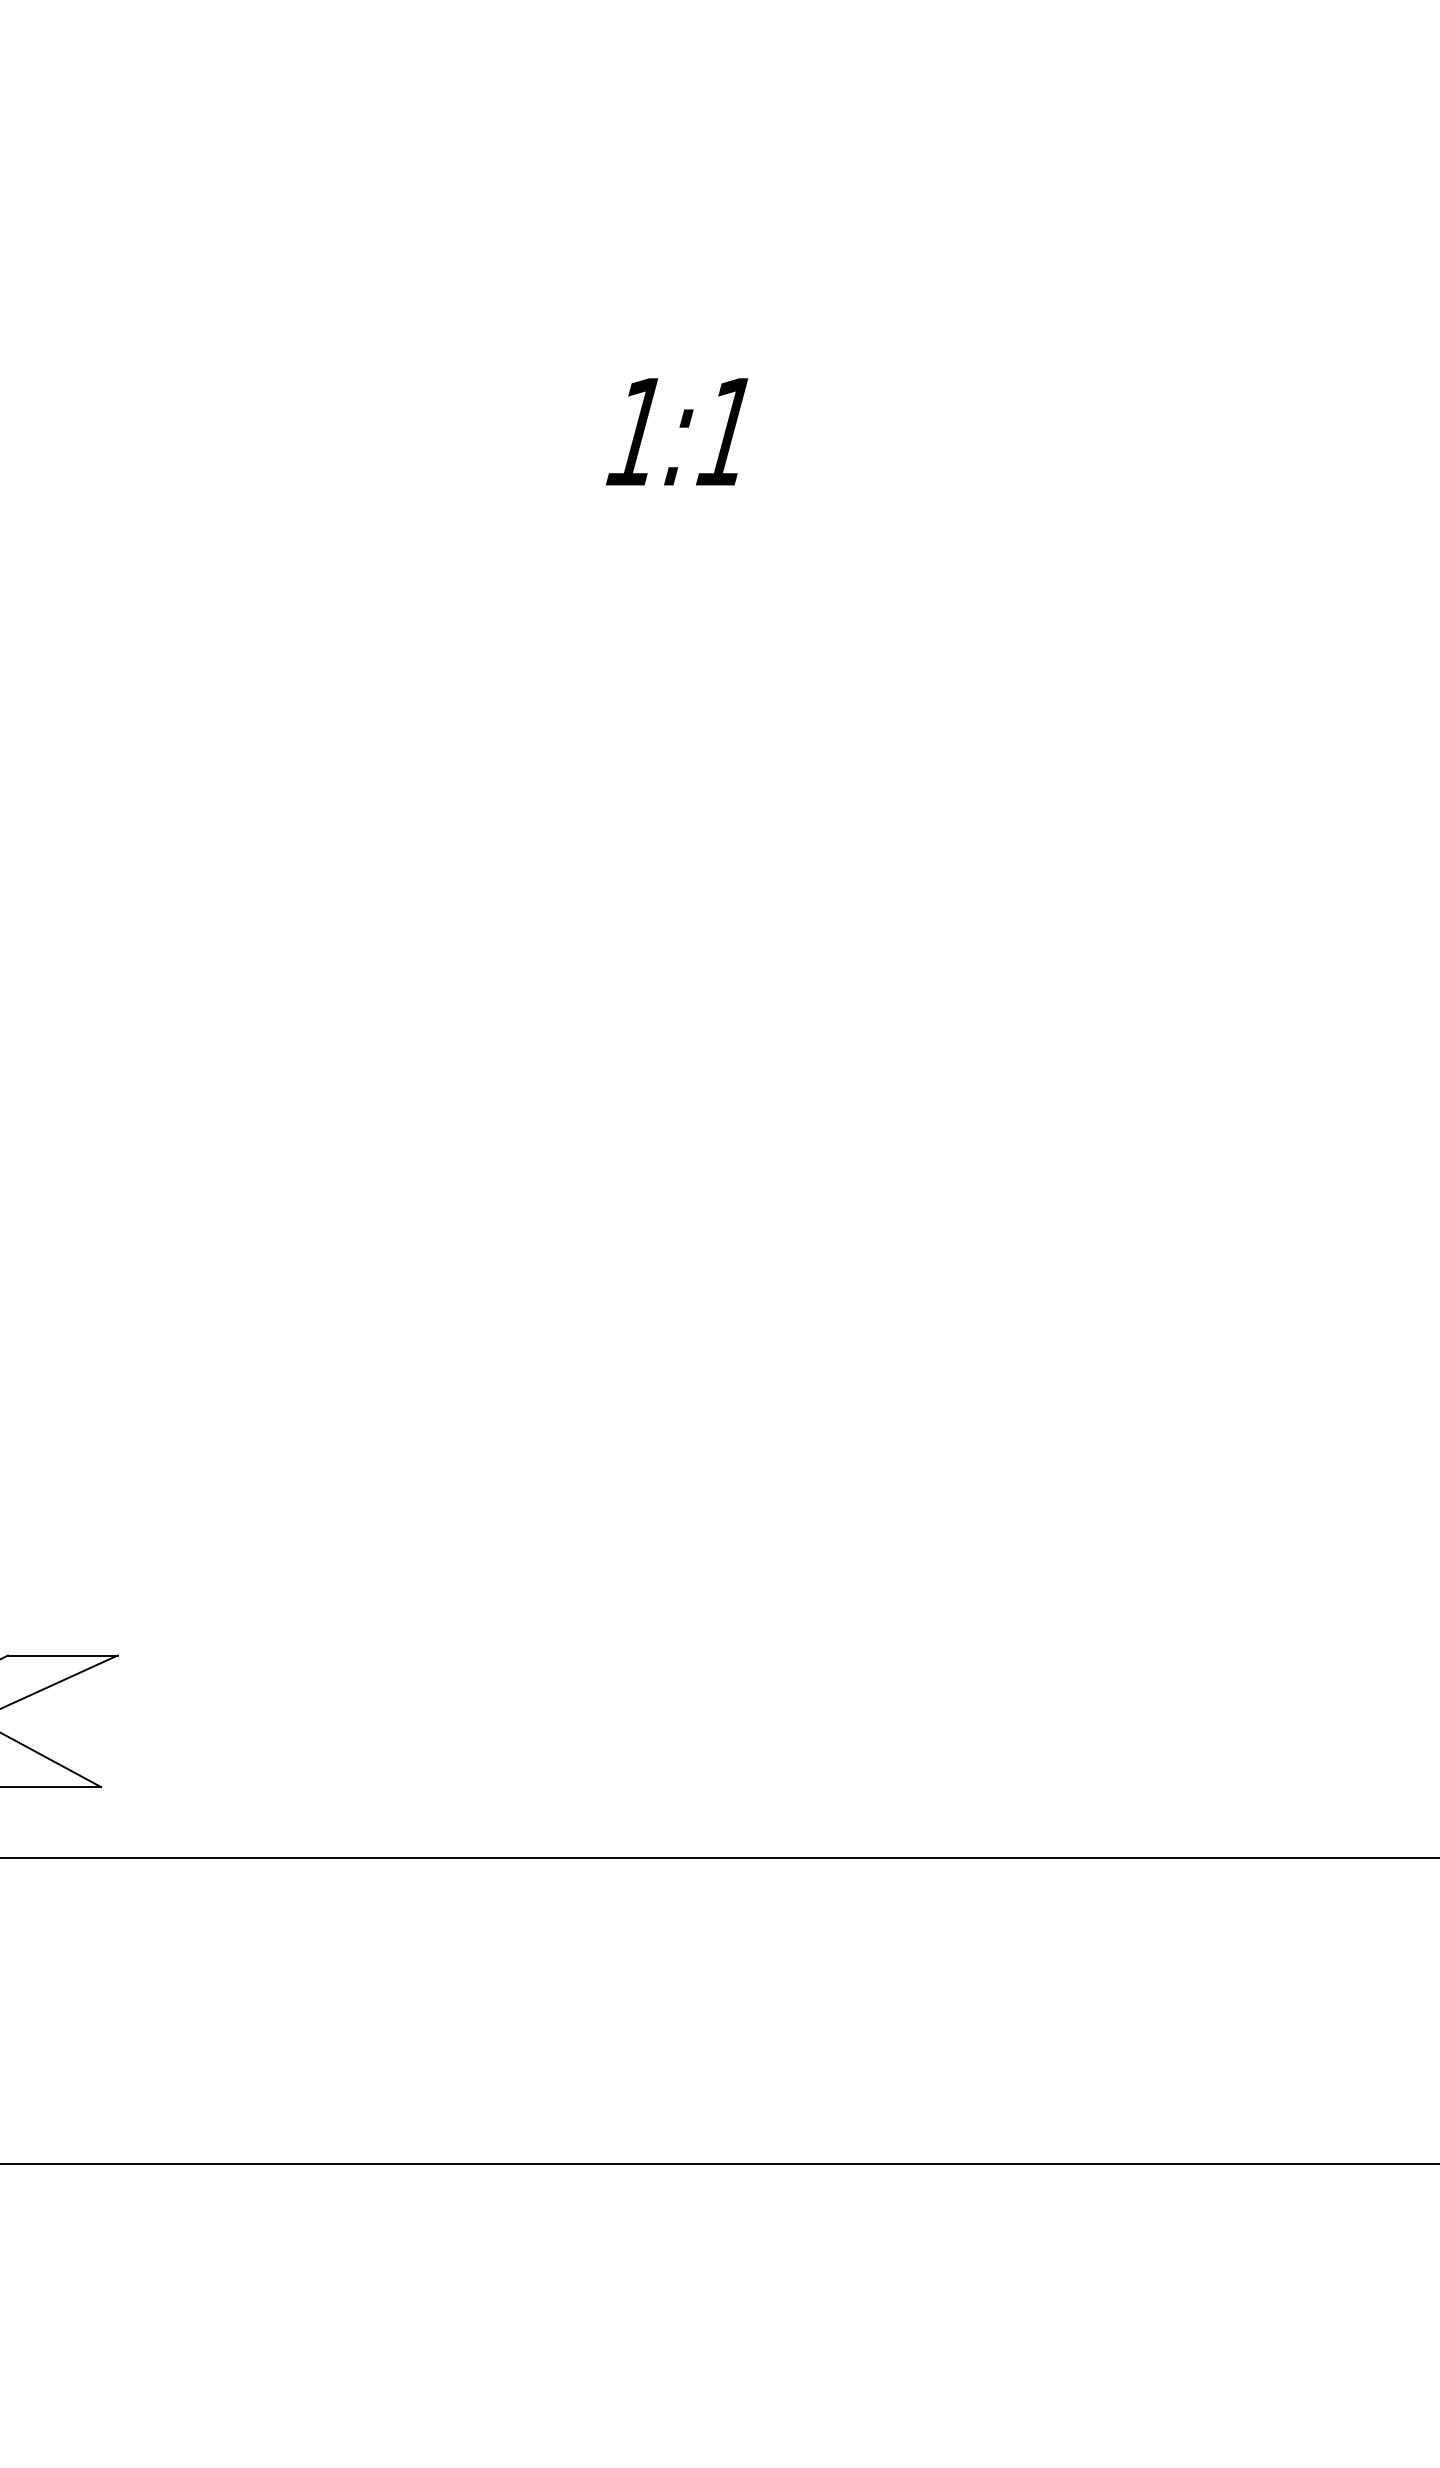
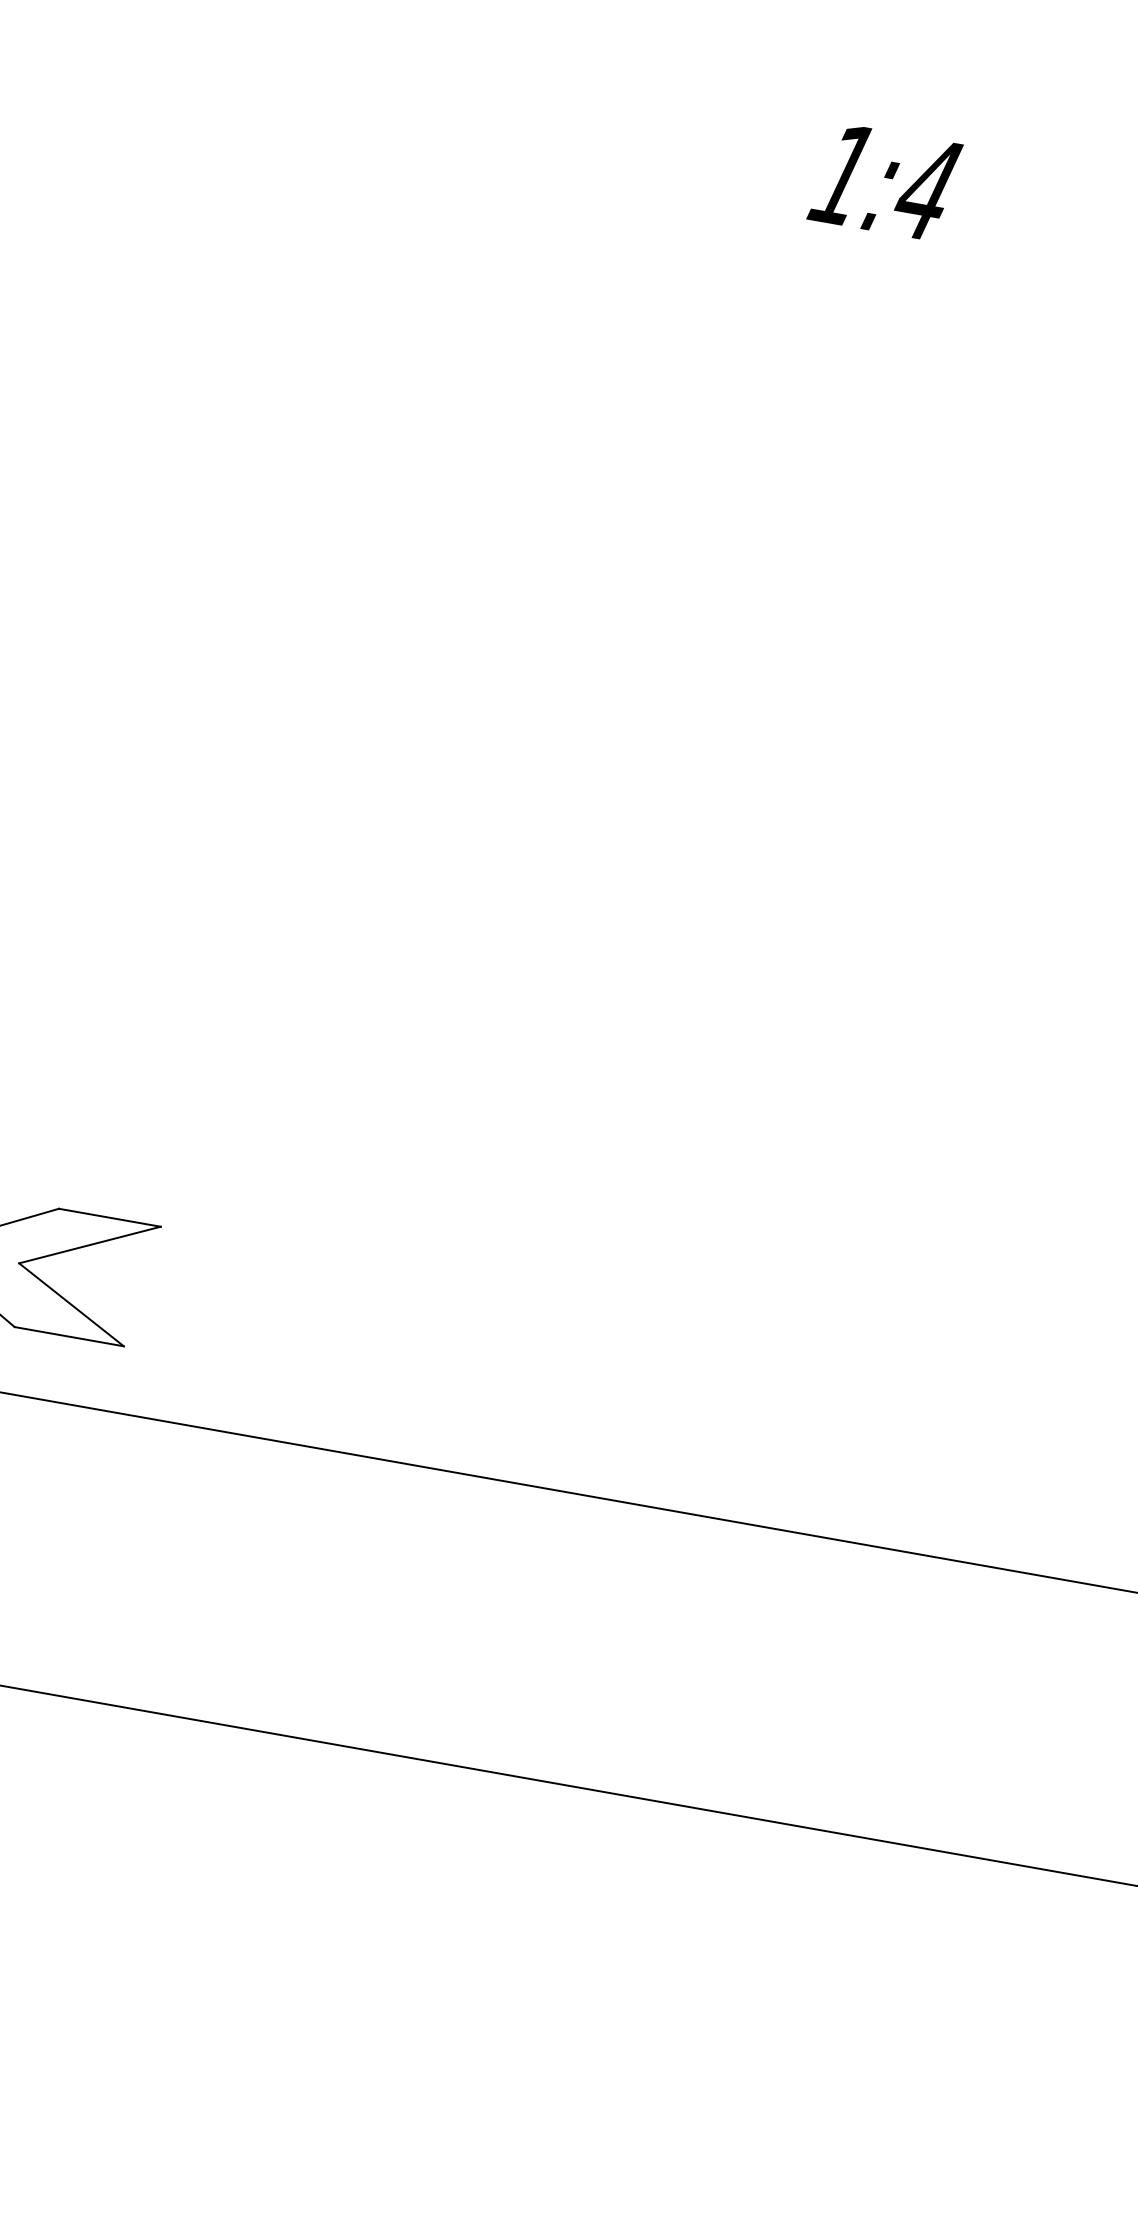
text: (725, 431) -> (926, 188), 1:1 -> 1:4

